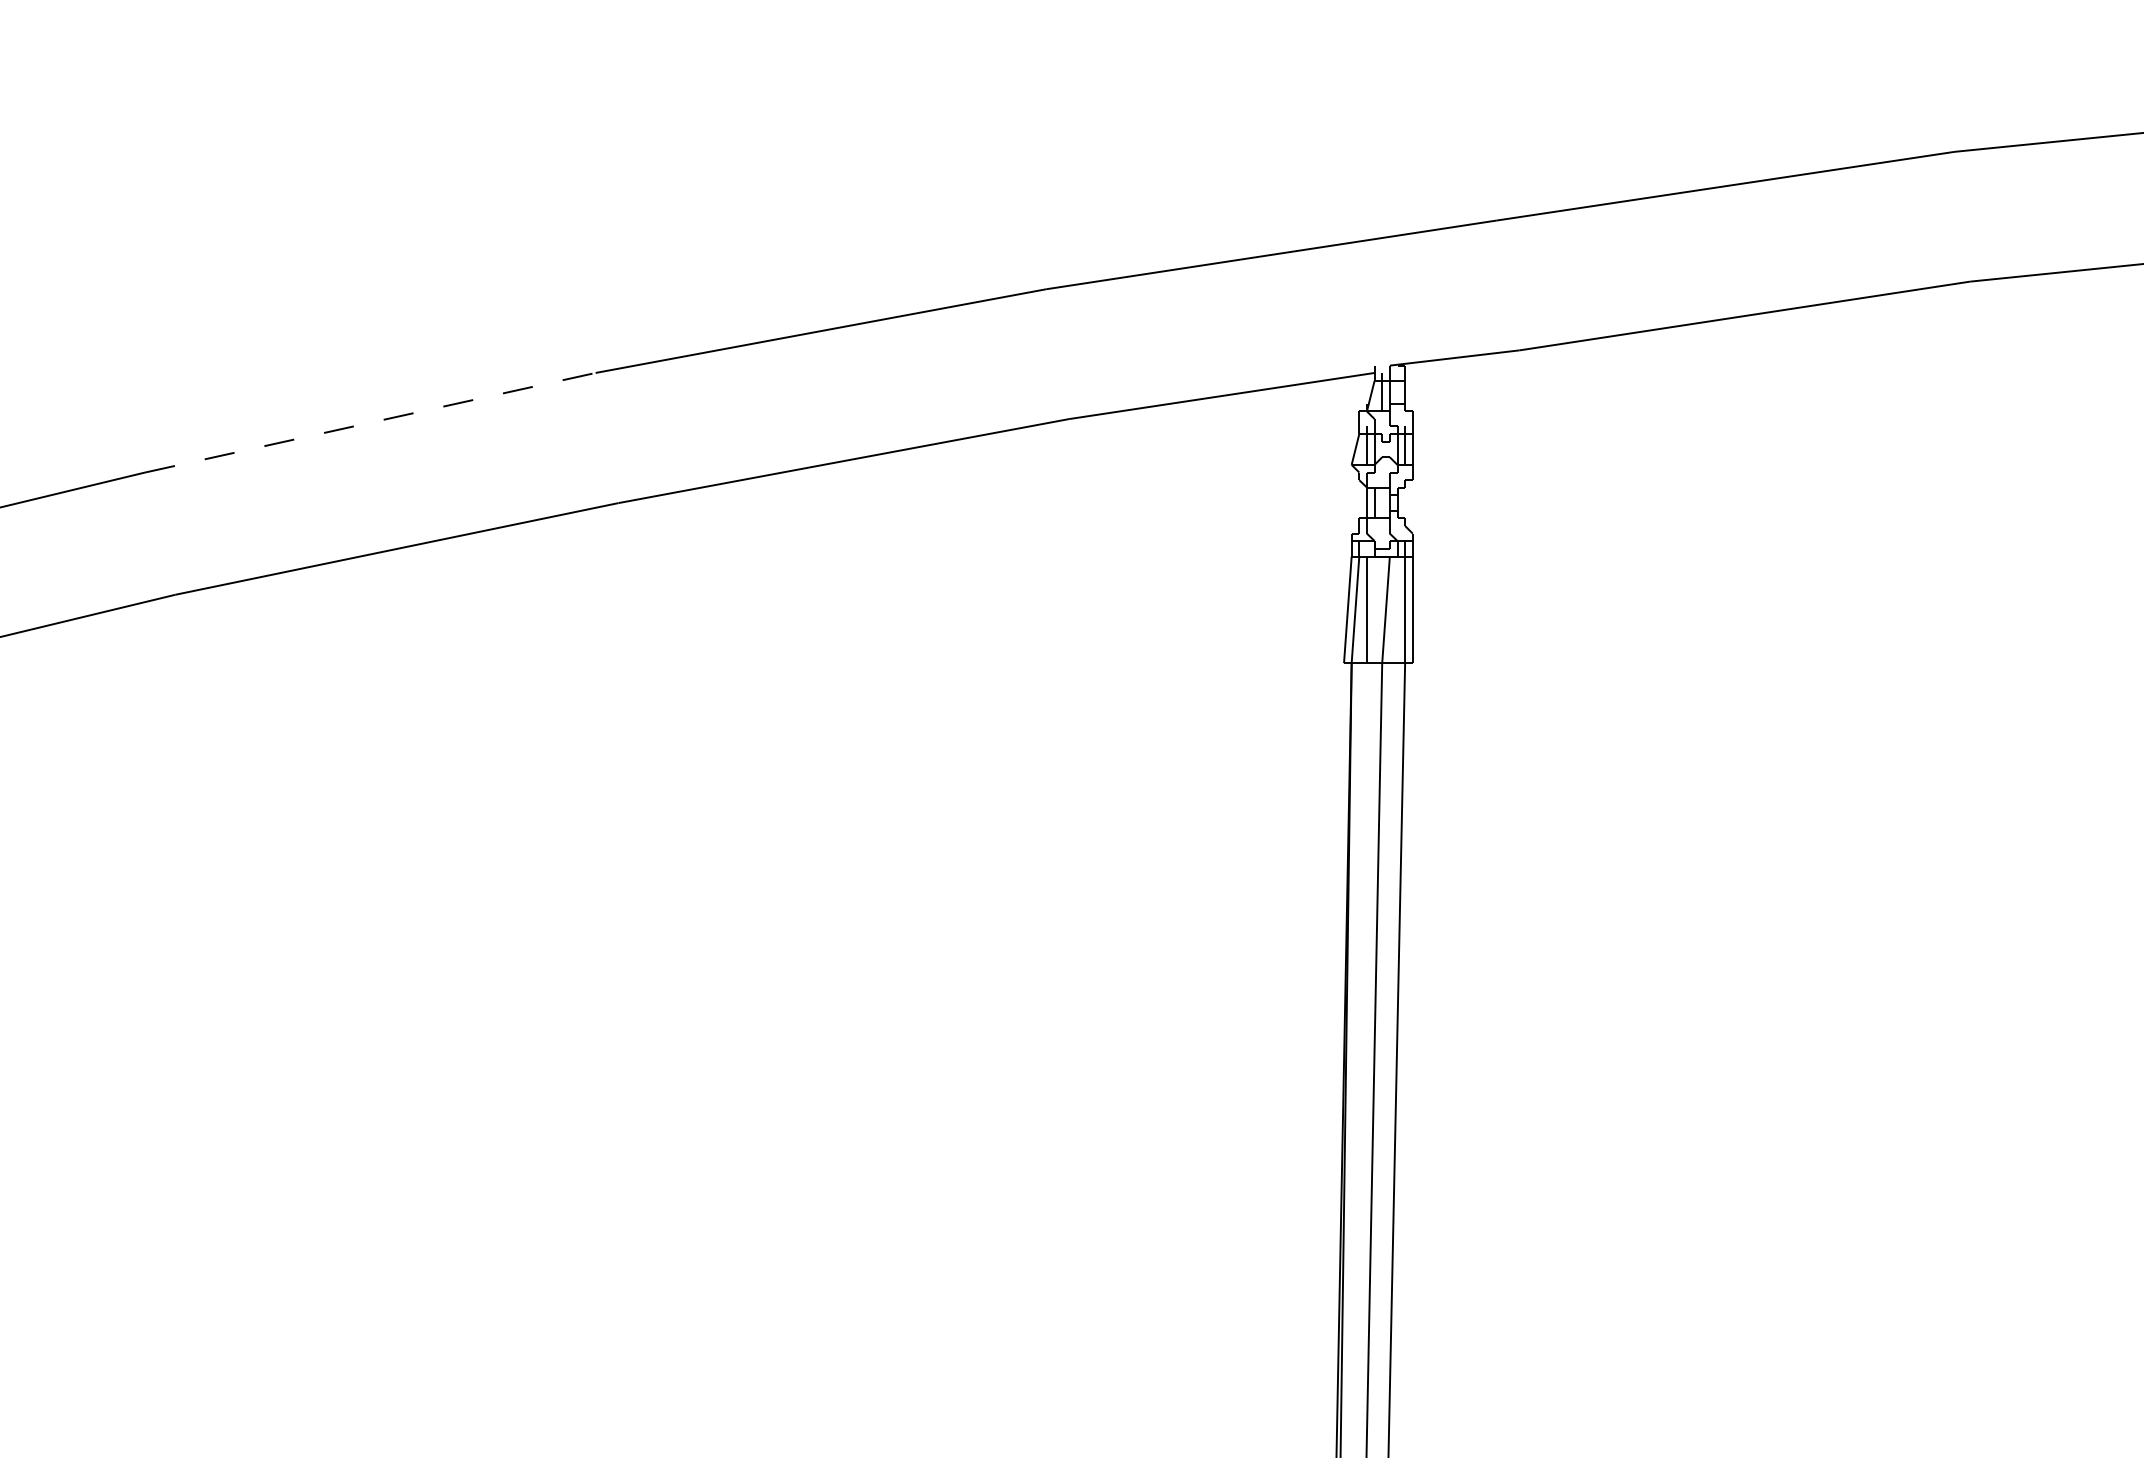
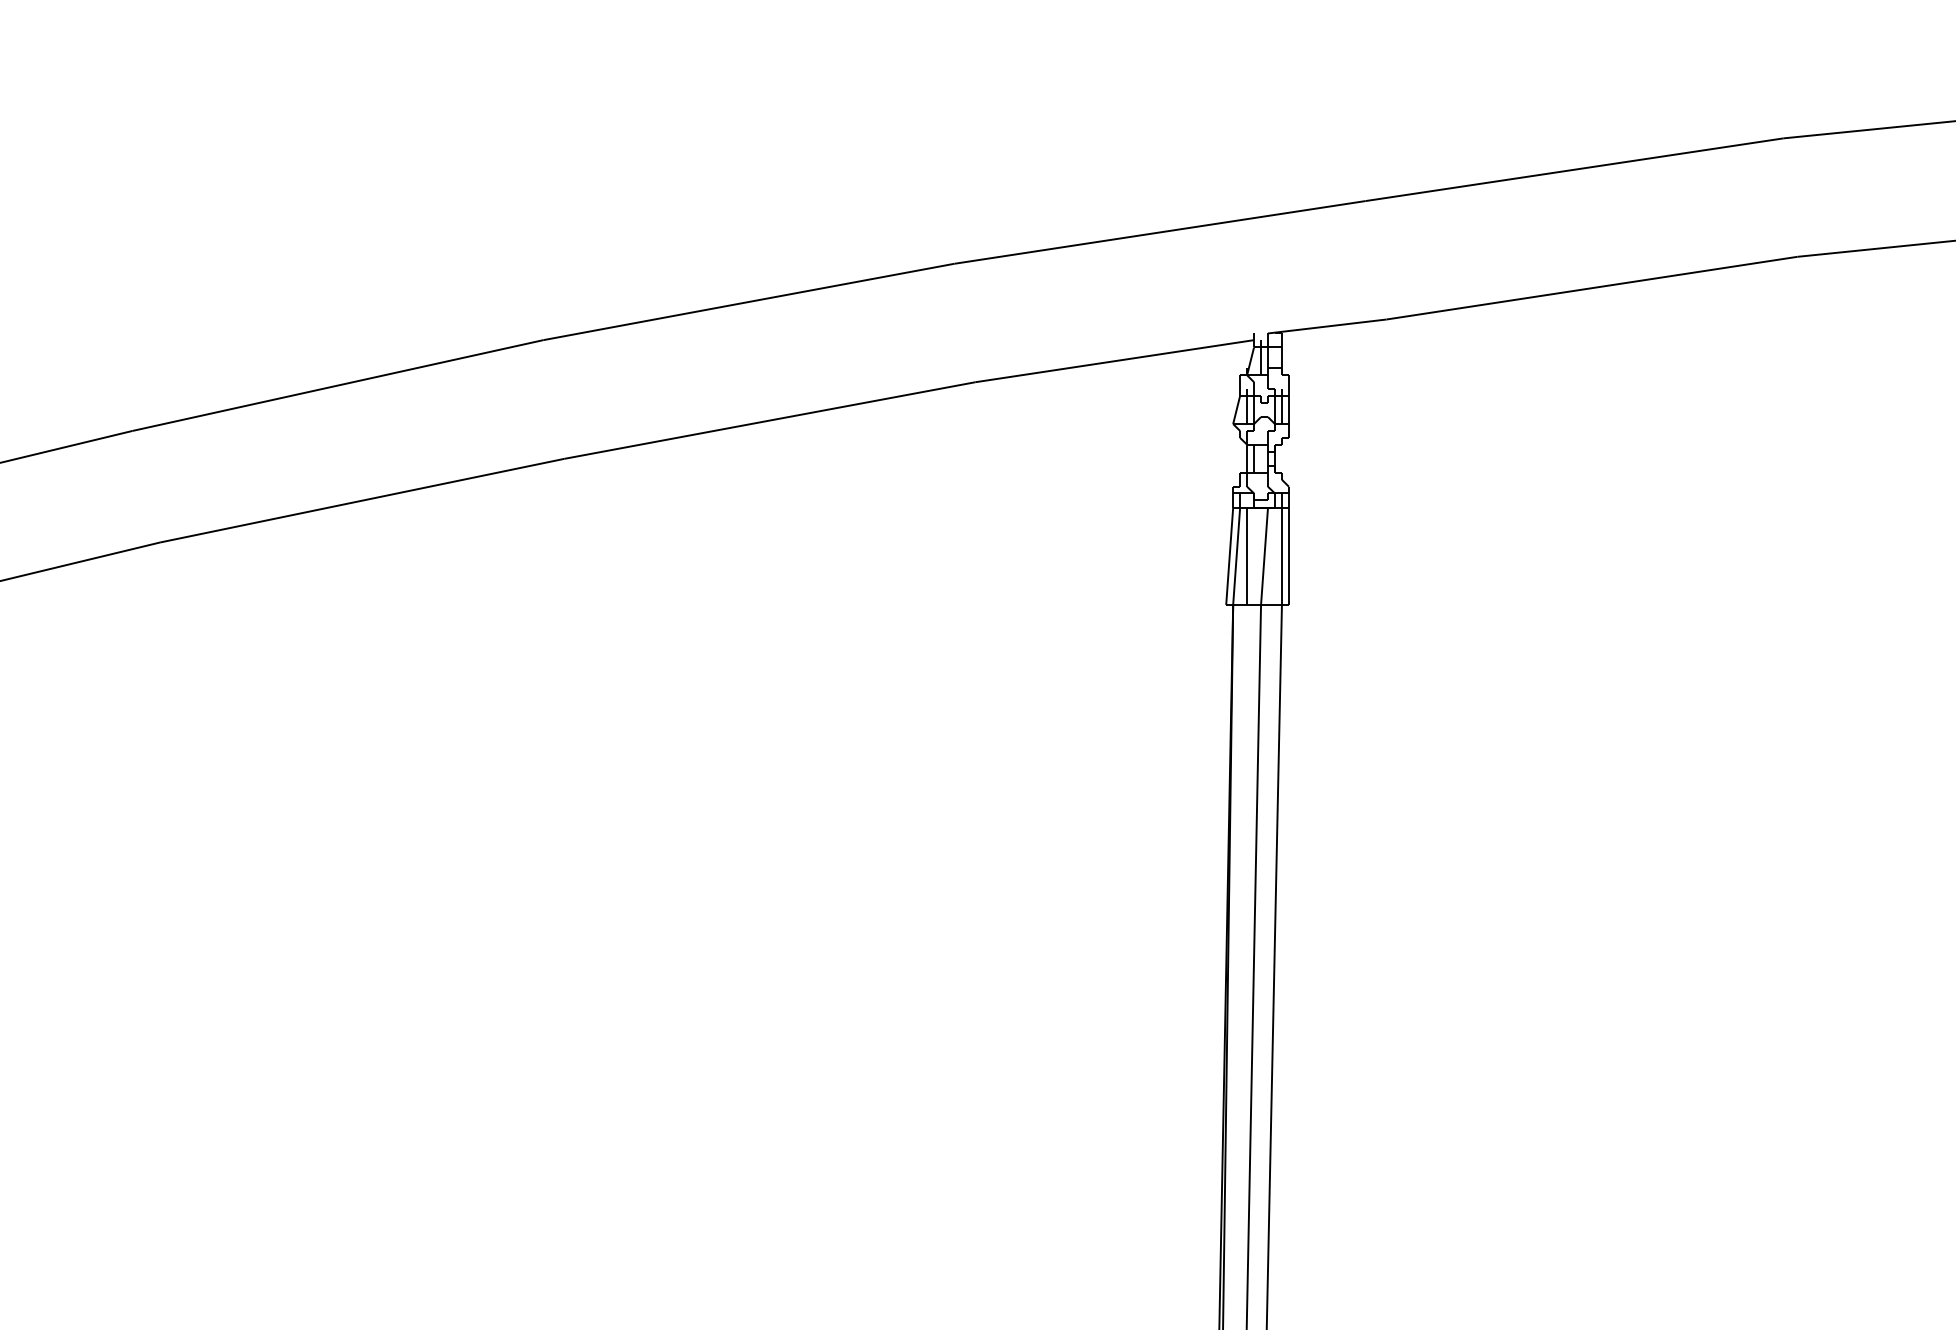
line: (370, 422) -> (337, 385), dashed -> solid

